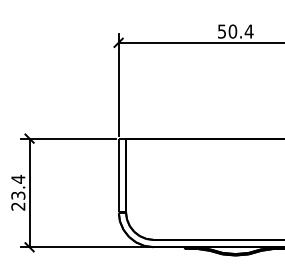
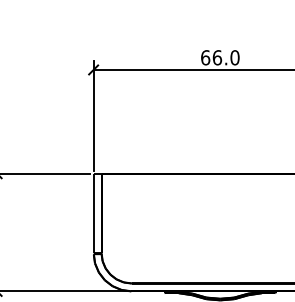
text: (235, 31) -> (220, 57), 50.4 -> 66.0

